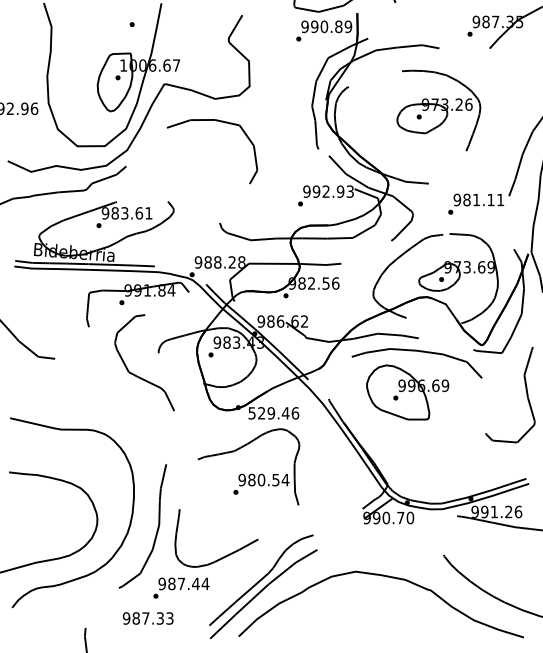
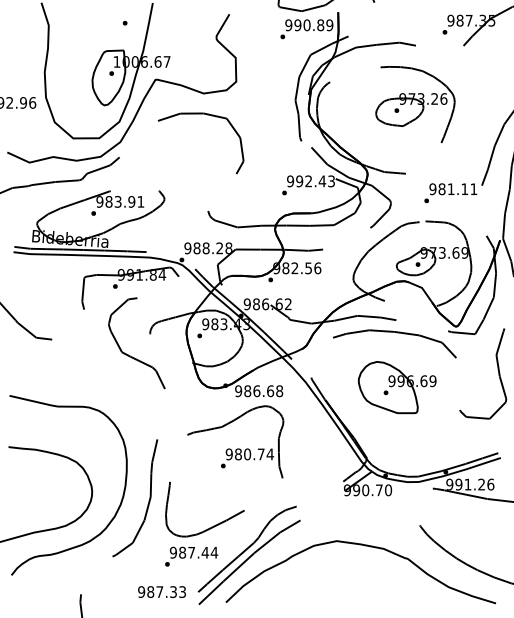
text: (340, 191) -> (322, 181), 992.93 -> 992.43
text: (139, 213) -> (132, 202), 983.61 -> 983.91
part: (407, 392) -> (397, 387), moved
text: (273, 413) -> (258, 391), 529.46 -> 986.68
text: (275, 480) -> (260, 454), 980.54 -> 980.74
text: (181, 587) -> (191, 556), moved
text: (147, 618) -> (161, 592), moved

